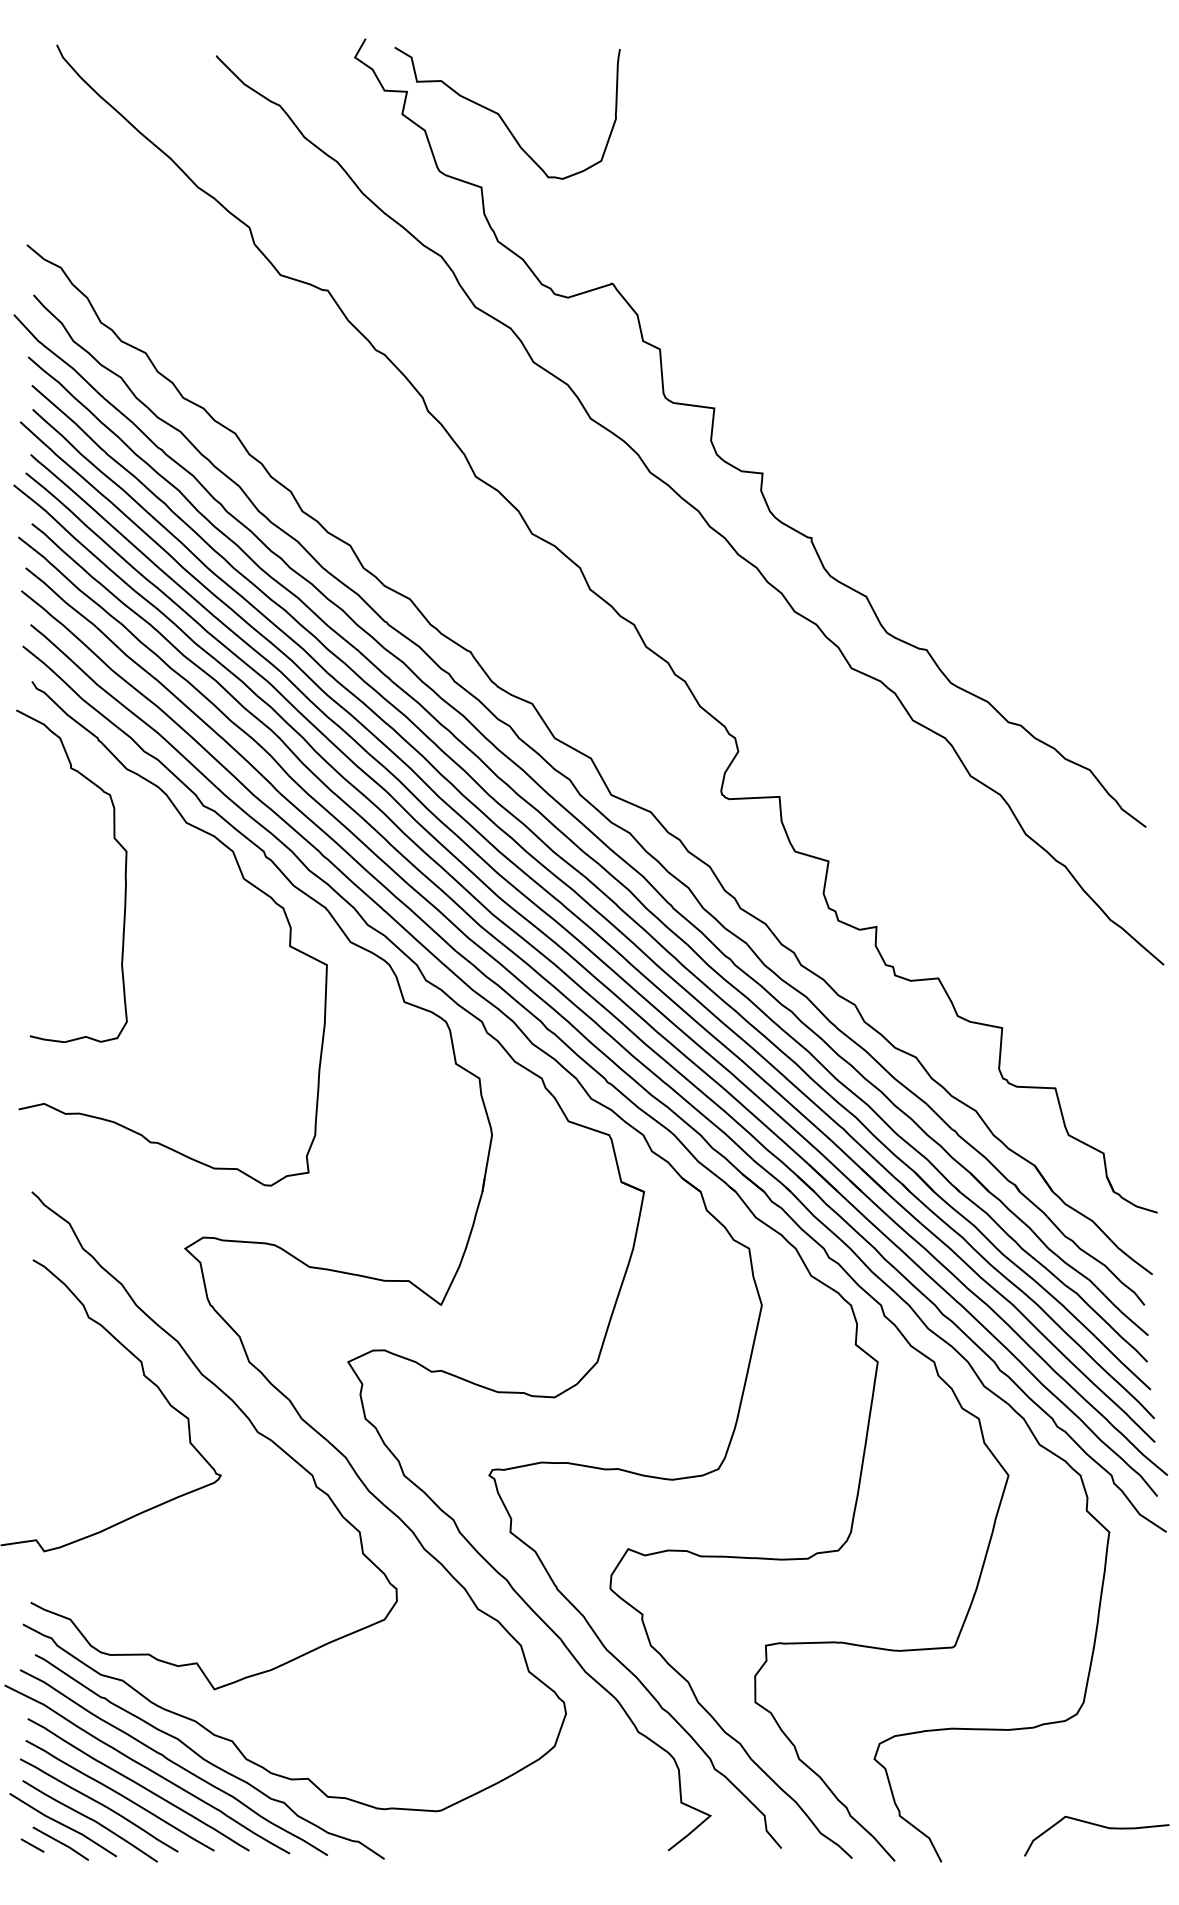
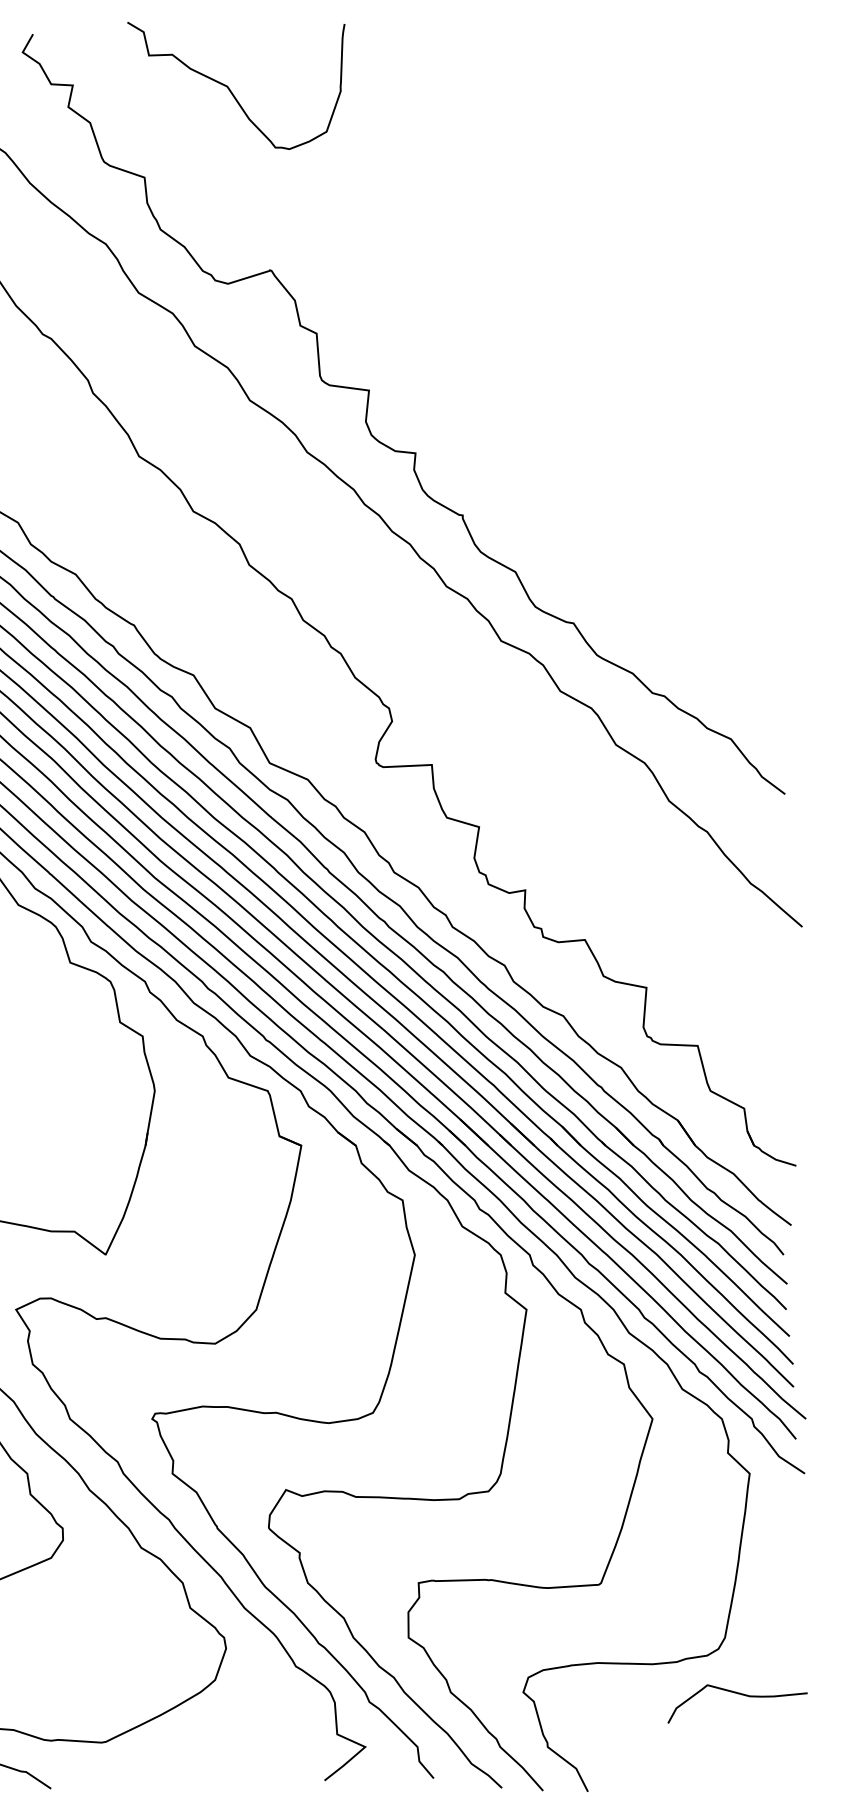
curve: (501, 116) -> (230, 88), moved
curve: (1098, 1826) -> (739, 1694), moved

